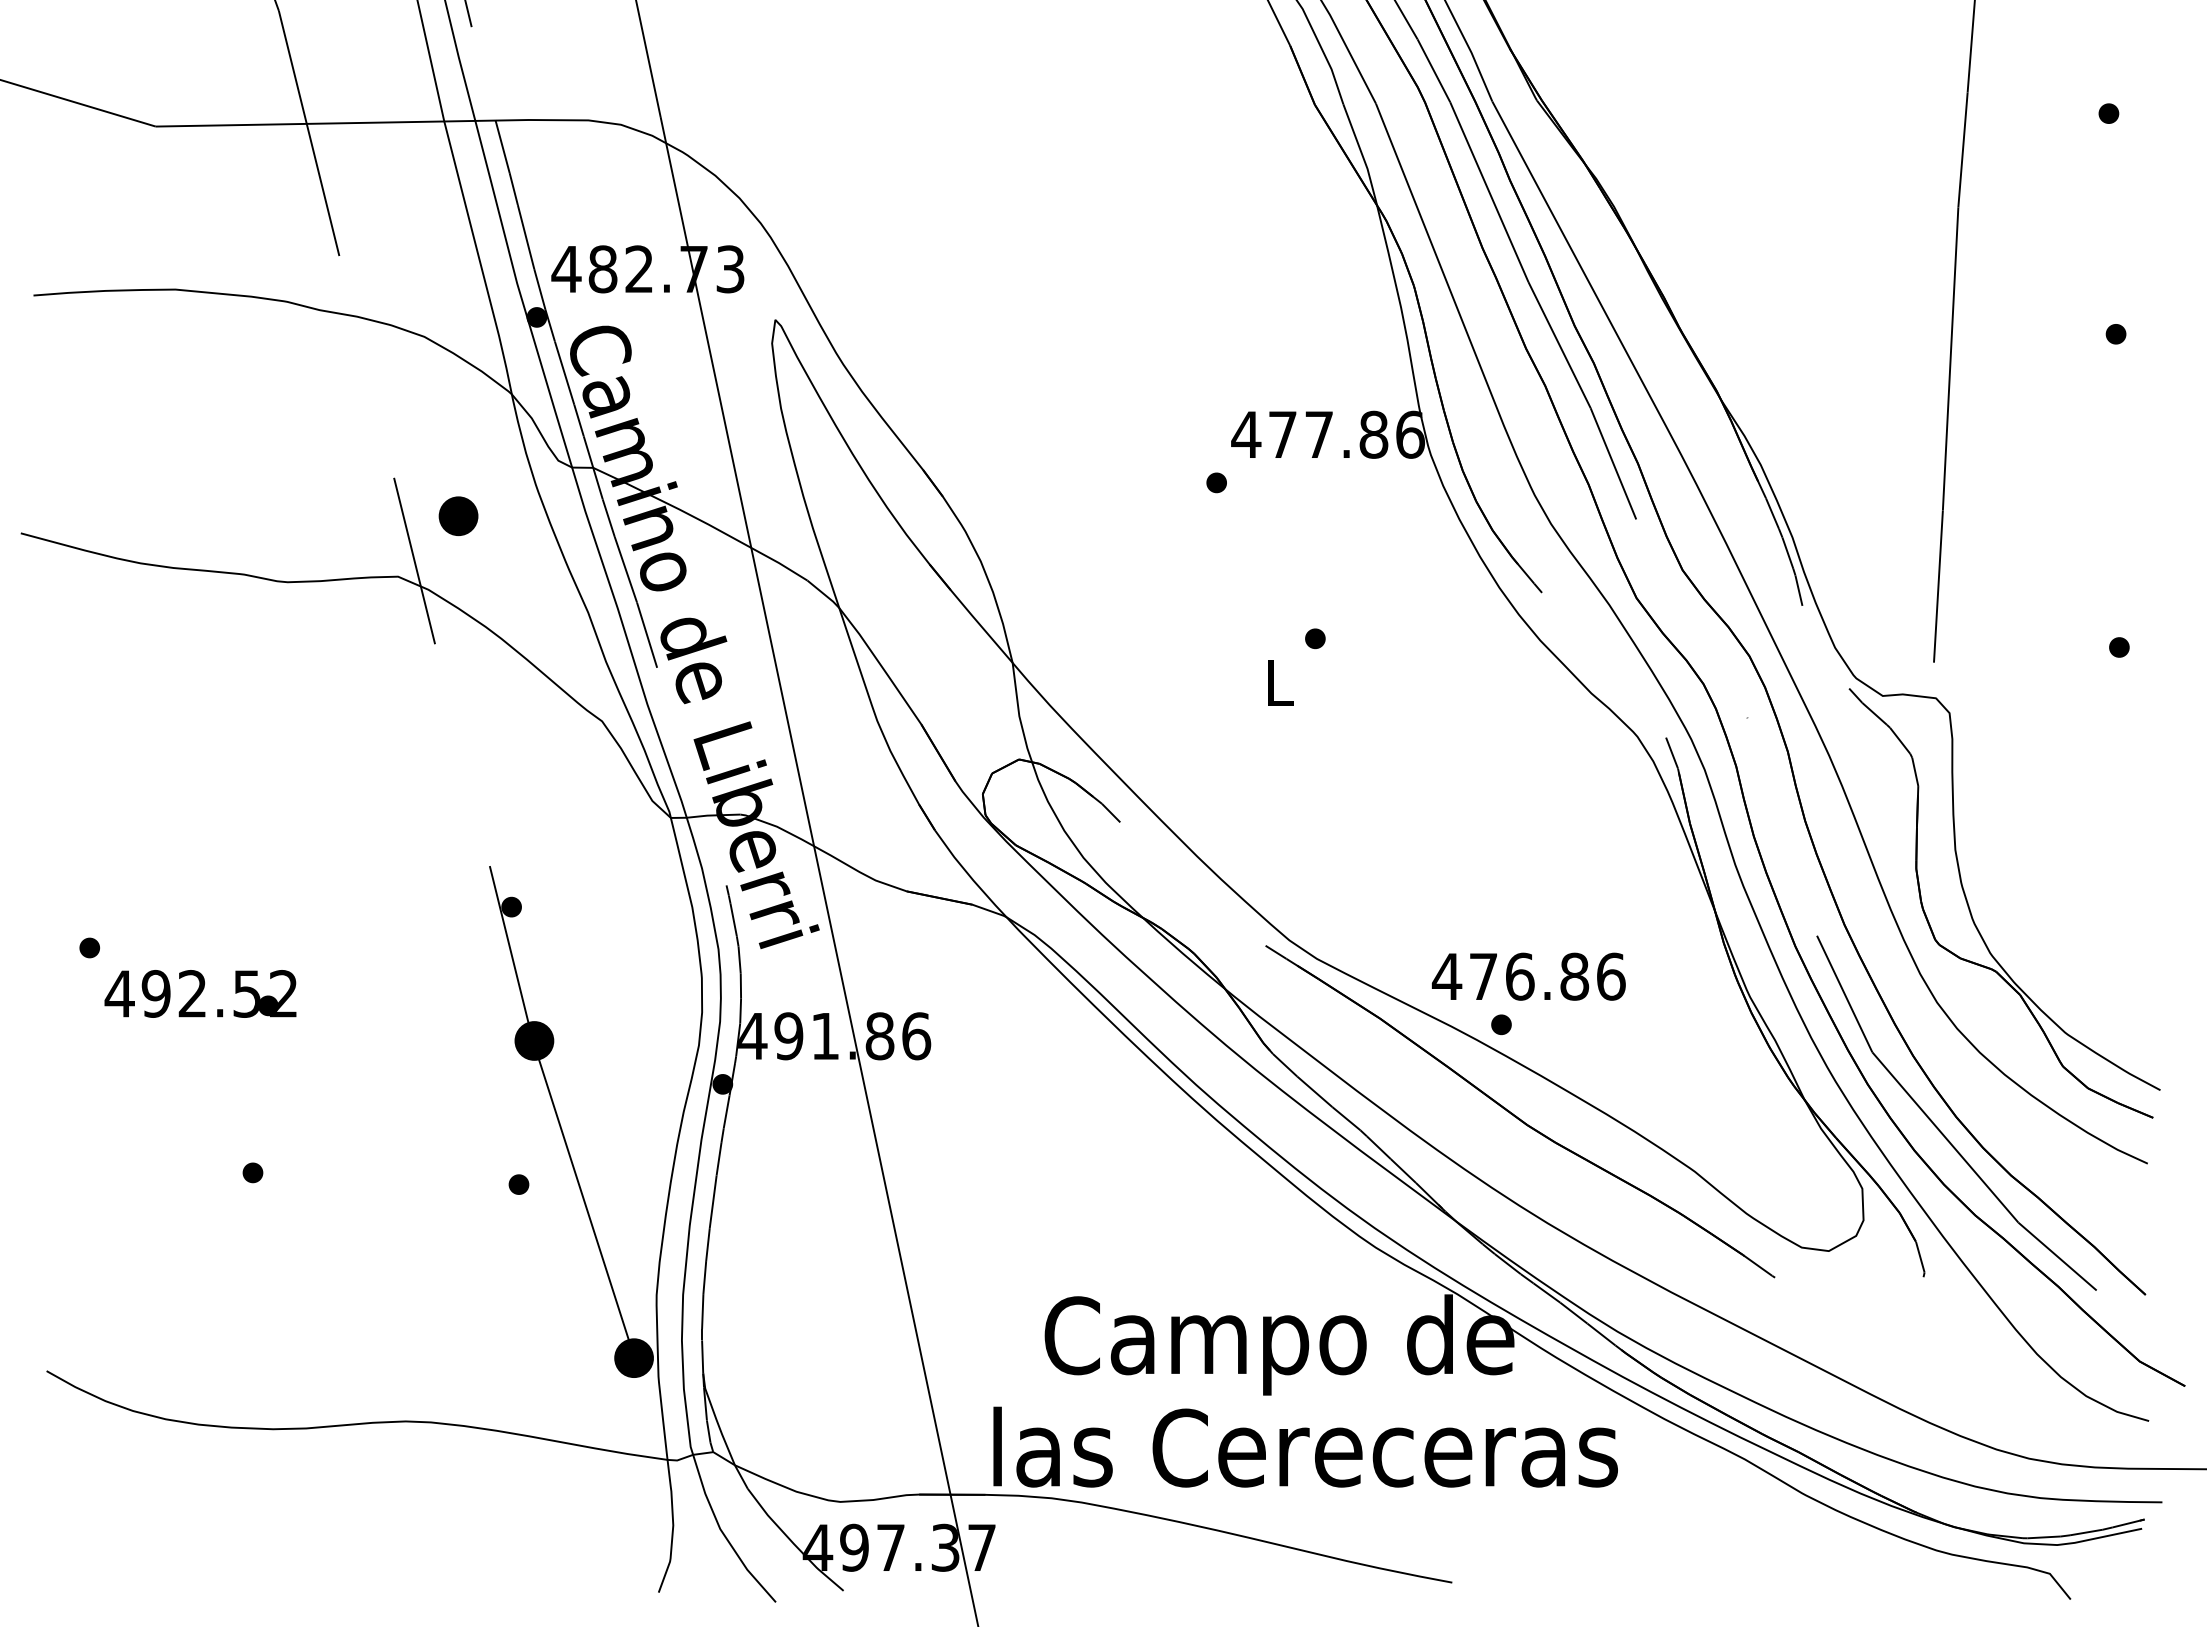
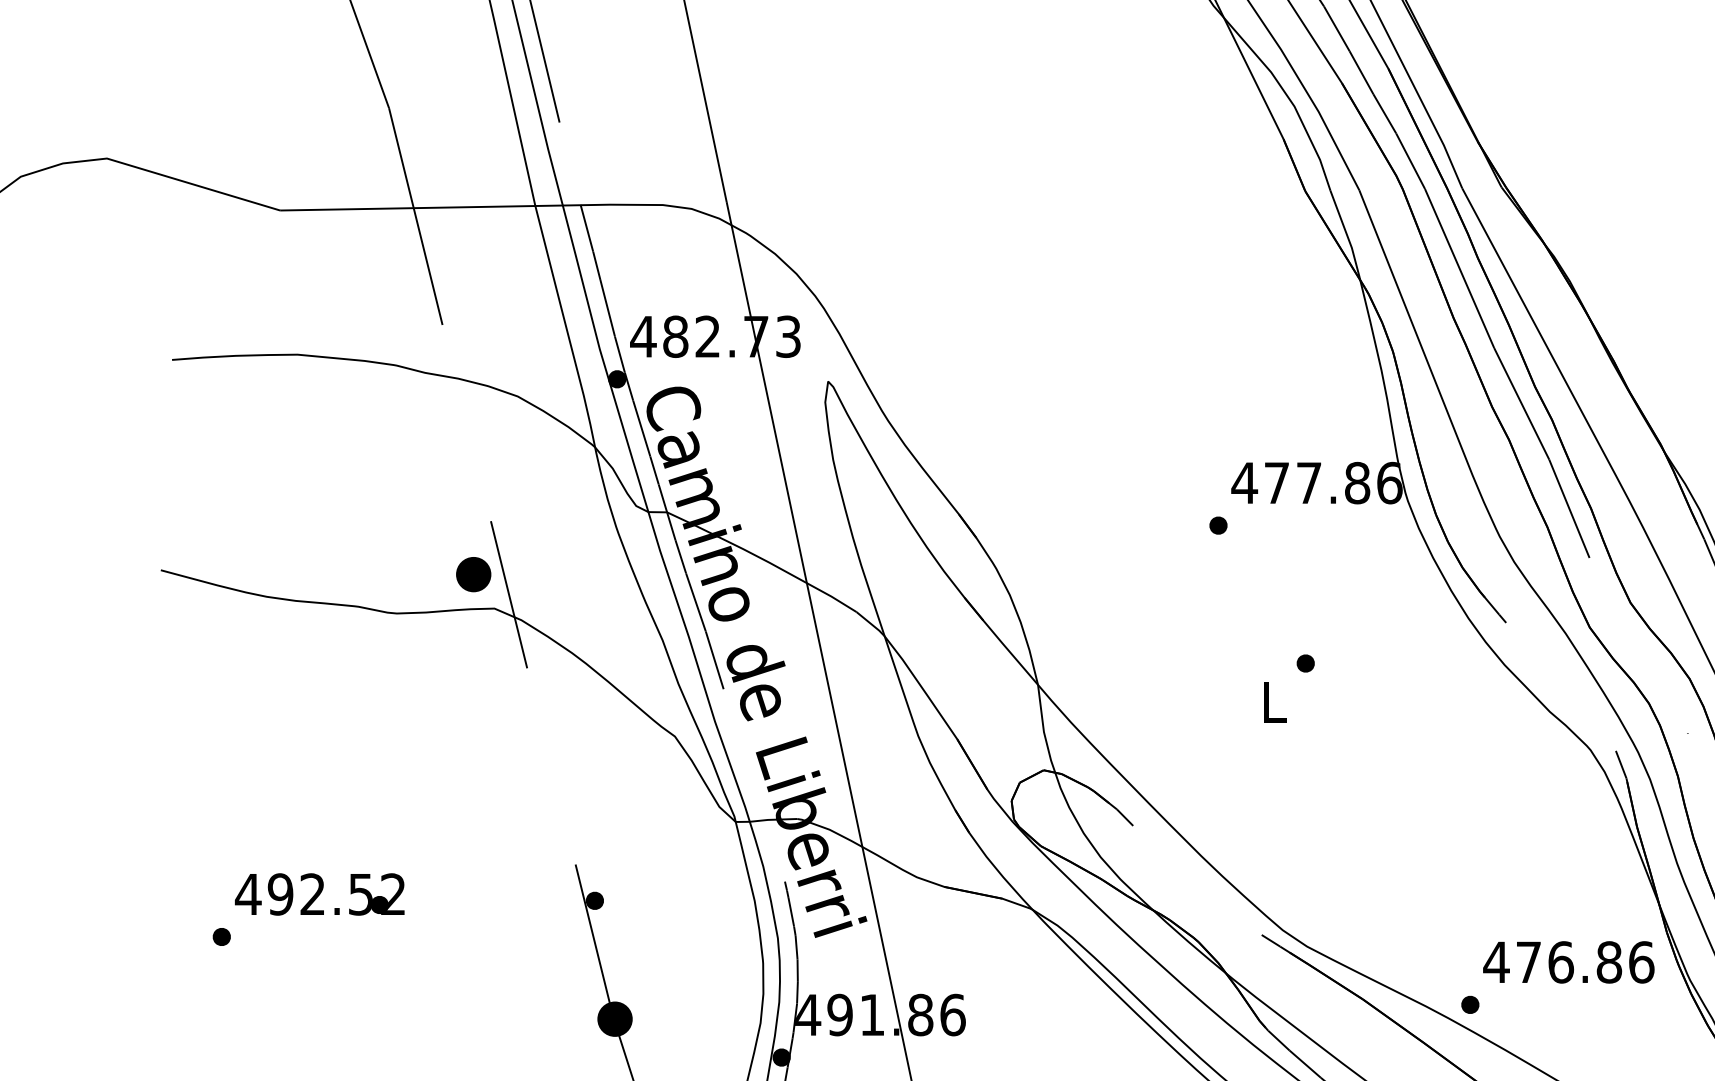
part: (458, 515) -> (473, 573), moved
text: (1528, 976) -> (1568, 962), moved
text: (200, 993) -> (319, 894), moved

